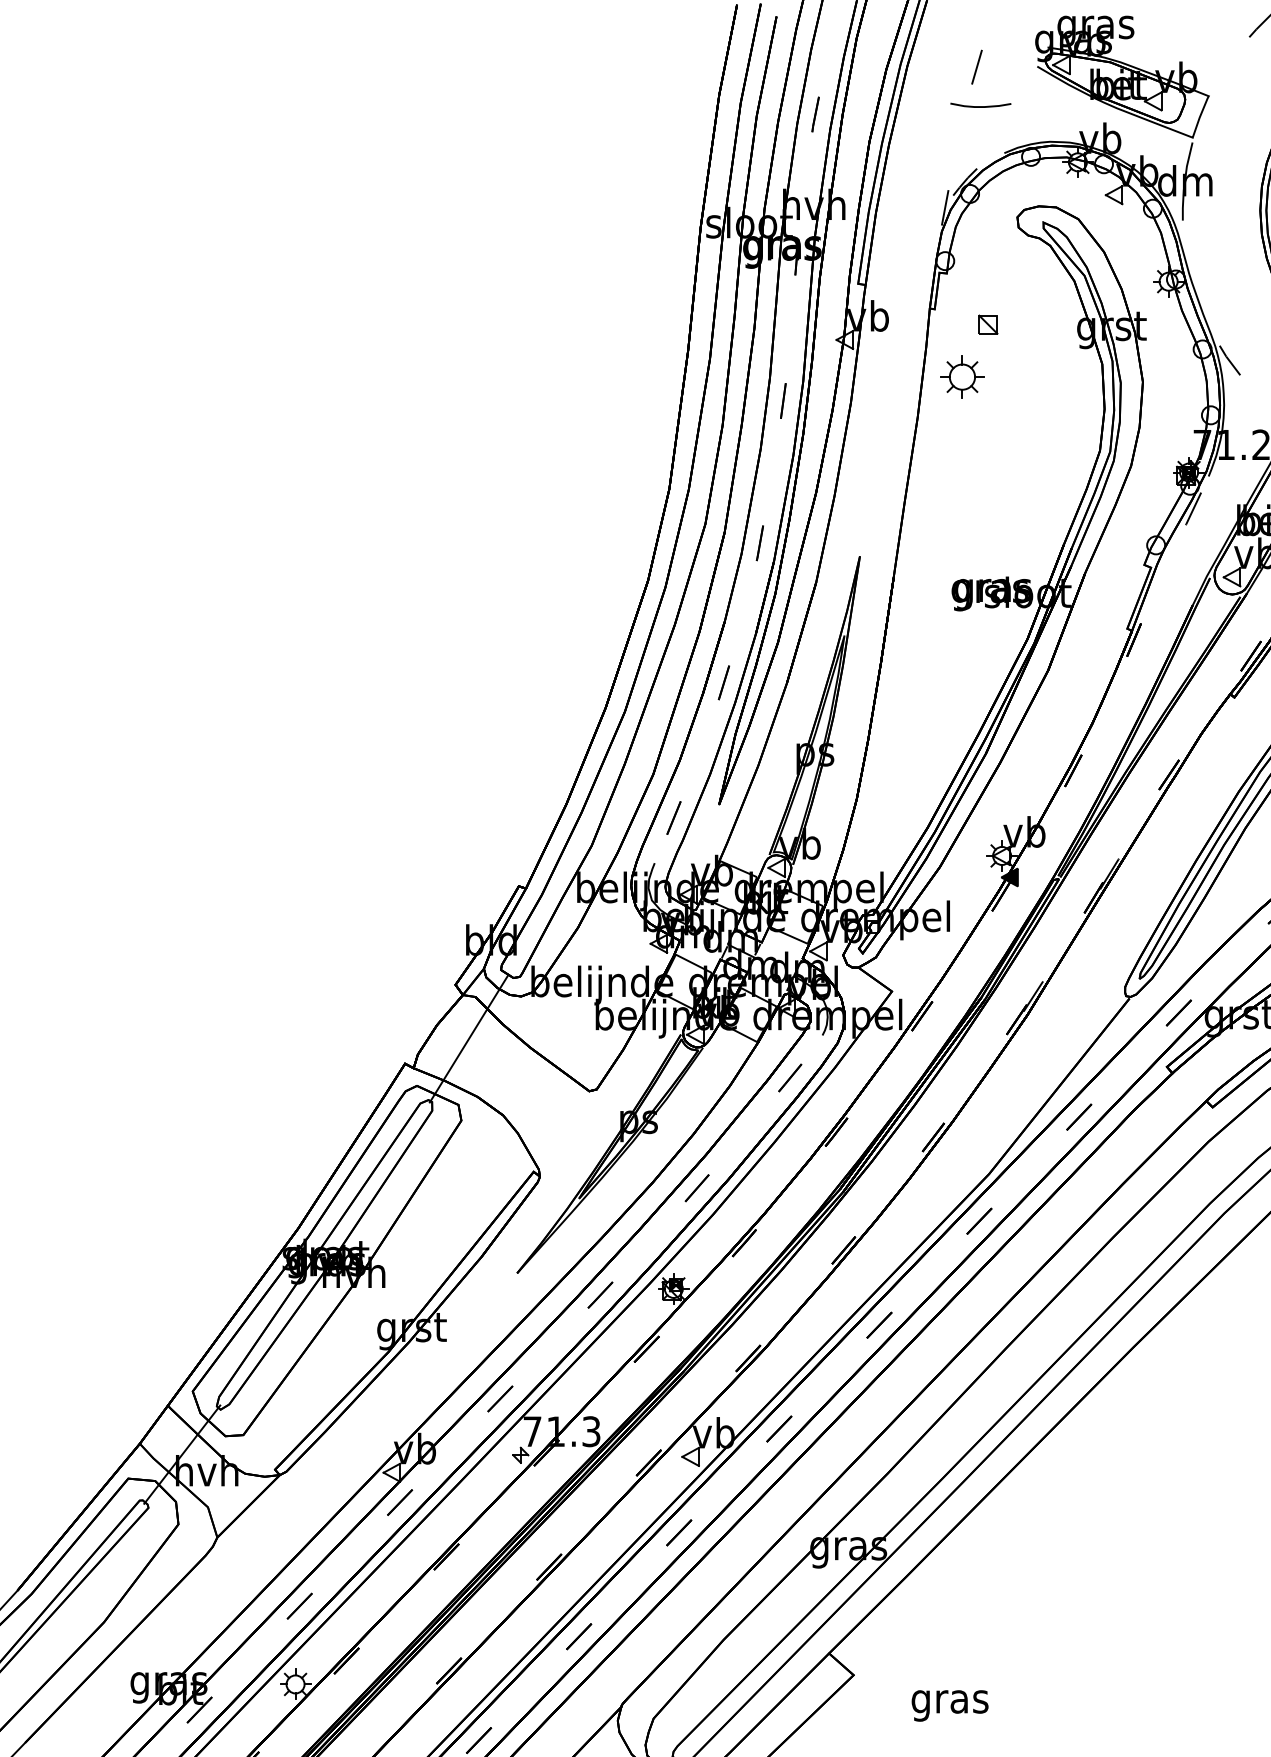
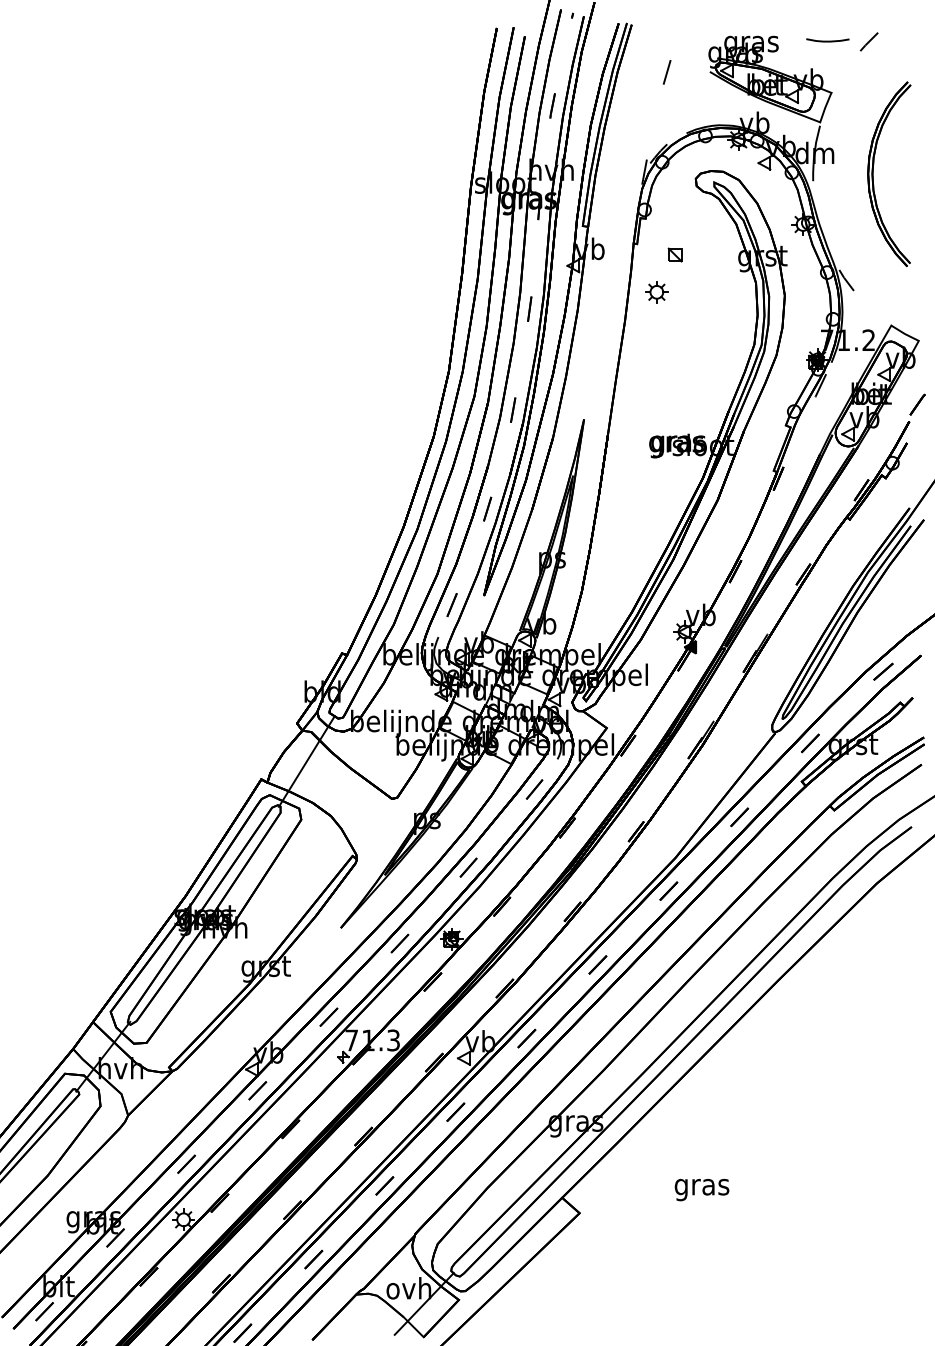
curve: (980, 105) -> (827, 40), moved
part: (962, 377) -> (656, 292), size x0.71
text: (949, 1706) -> (701, 1190), moved

